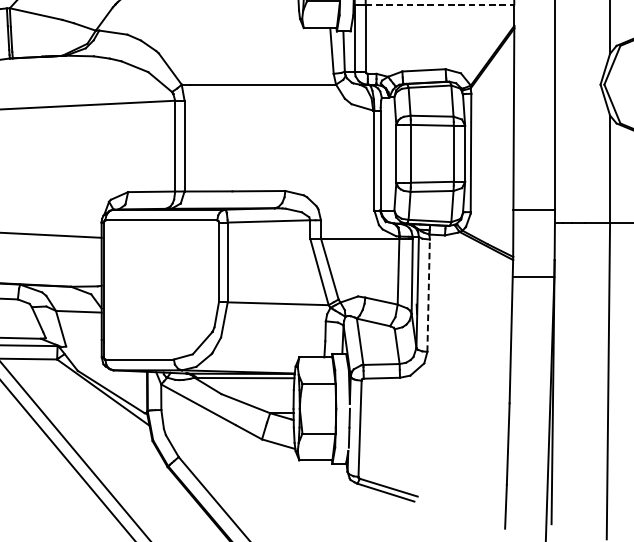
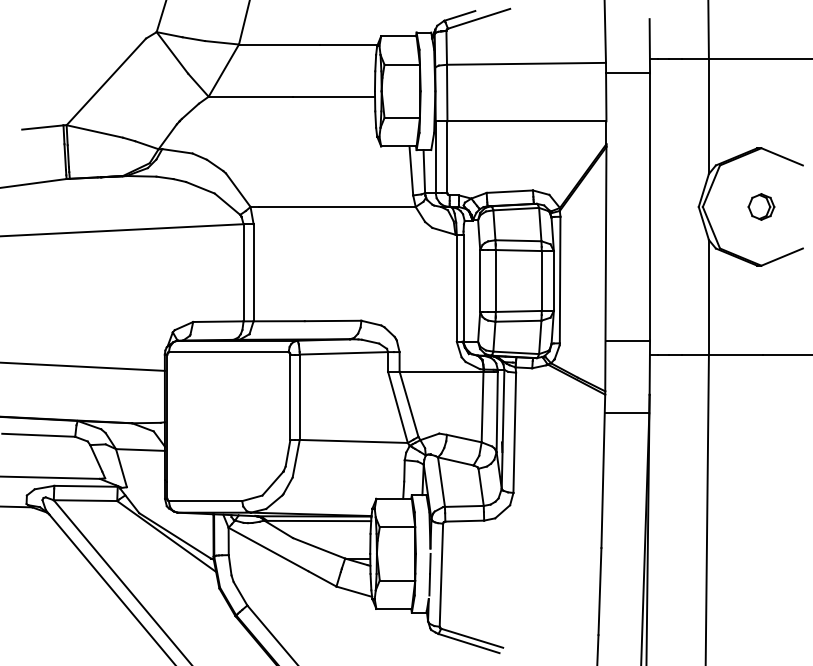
line: (440, 4) -> (527, 121), dashed -> solid
line: (428, 295) -> (514, 432), dashed -> solid

